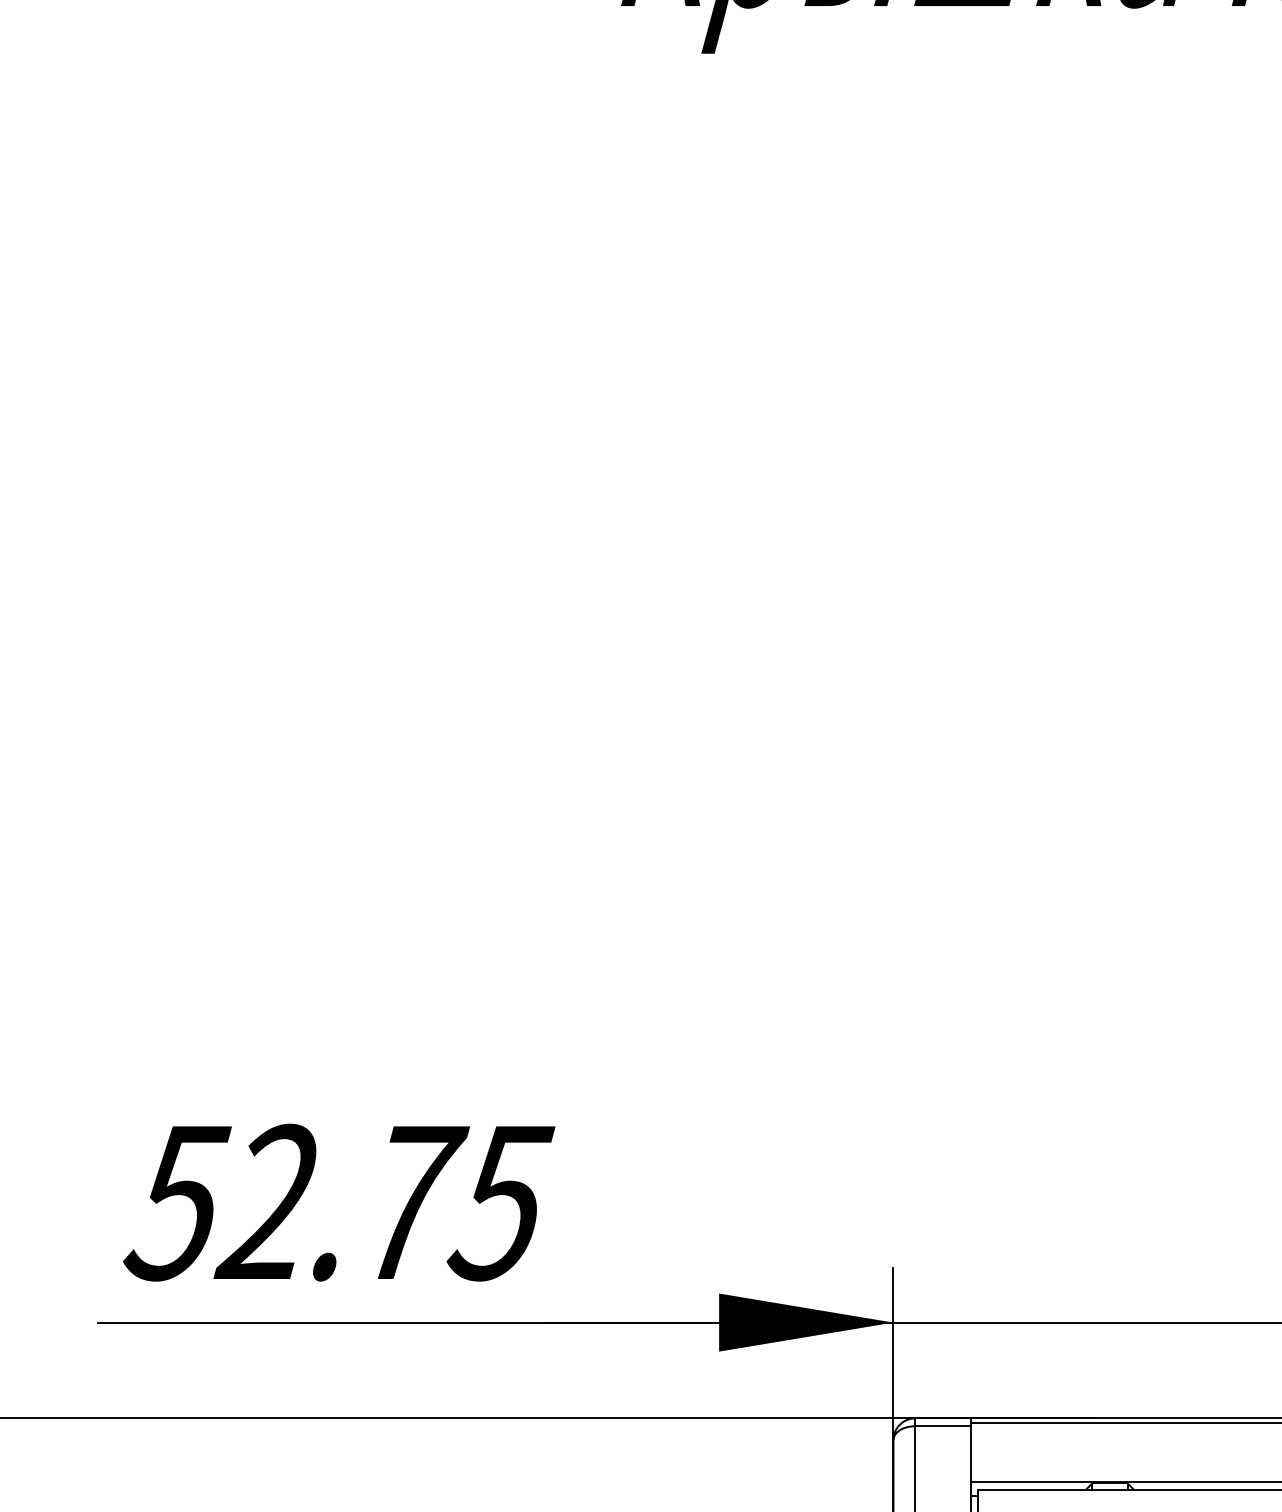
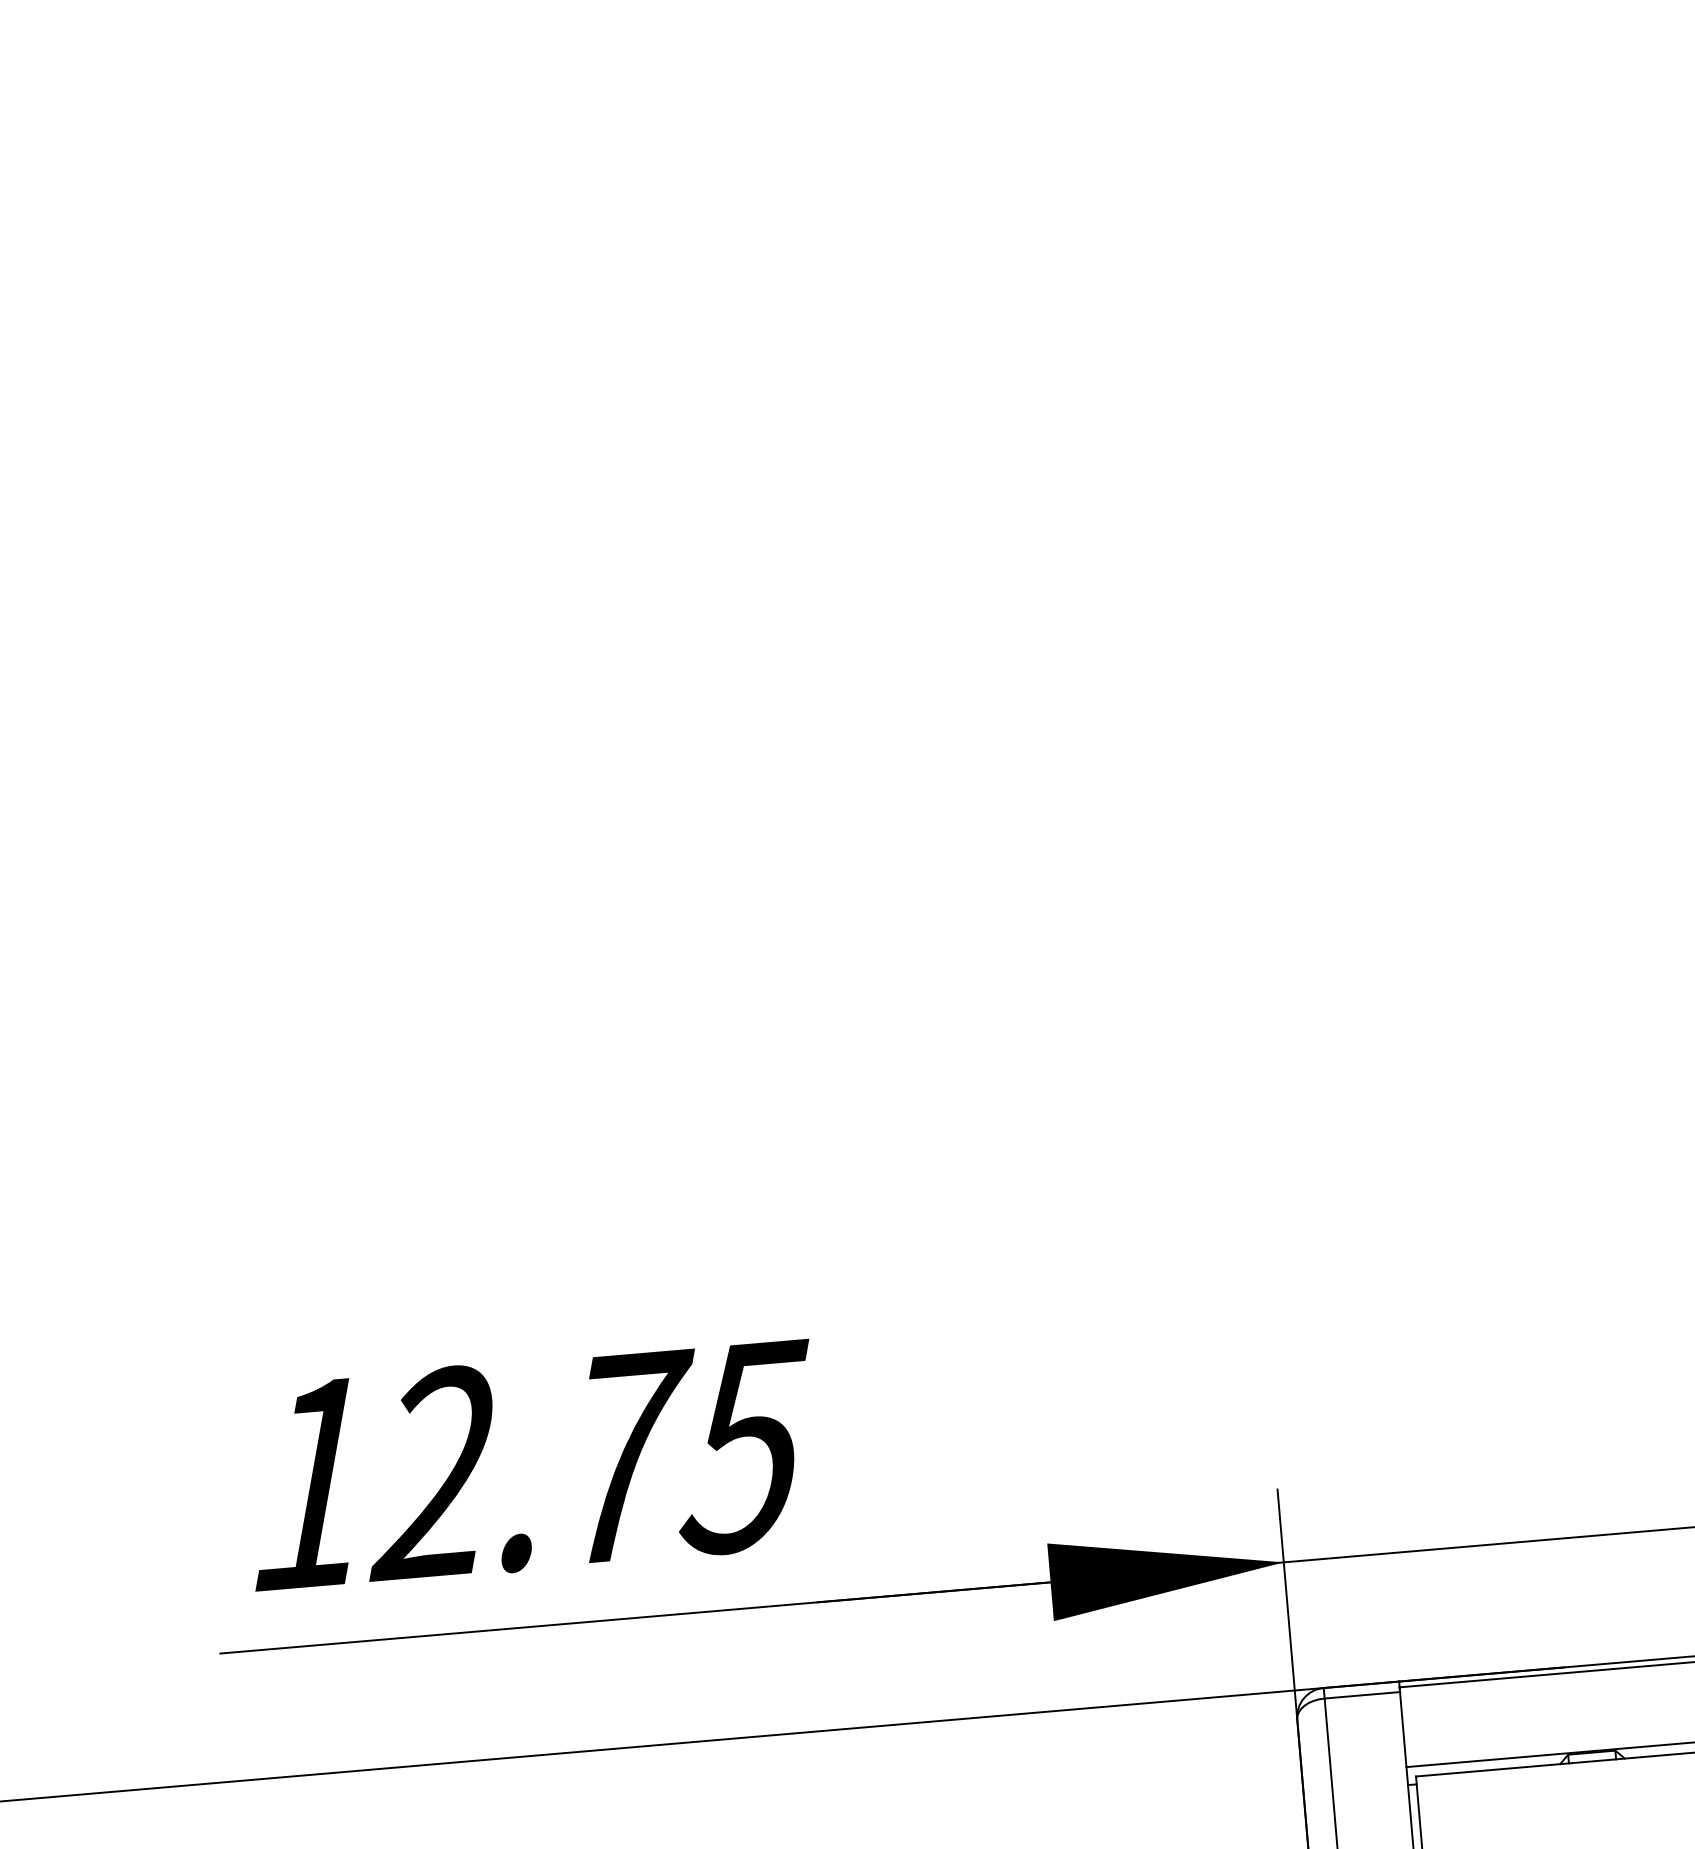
text: (177, 1203) -> (312, 1485), 52.75 -> 12.75

